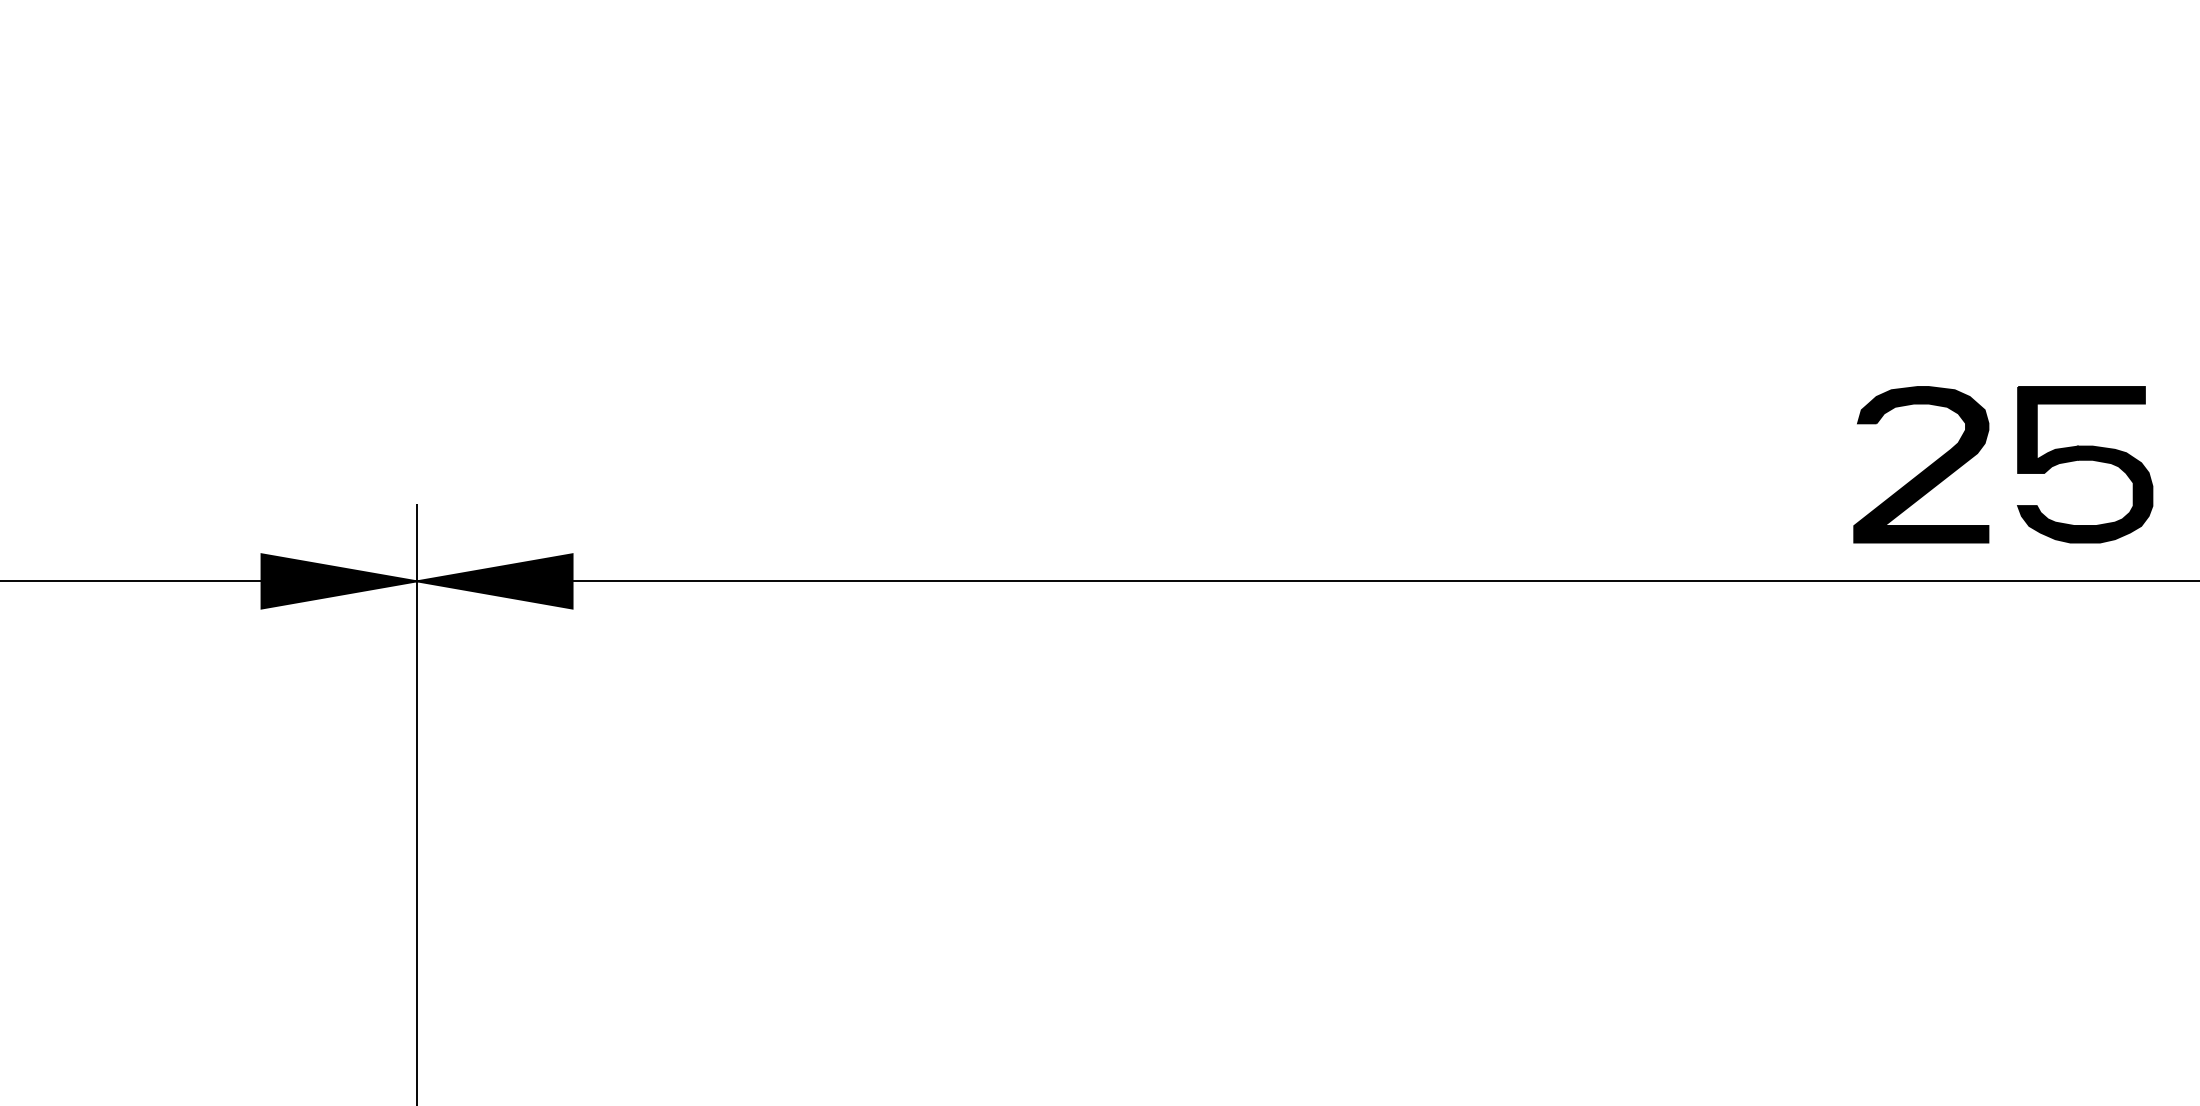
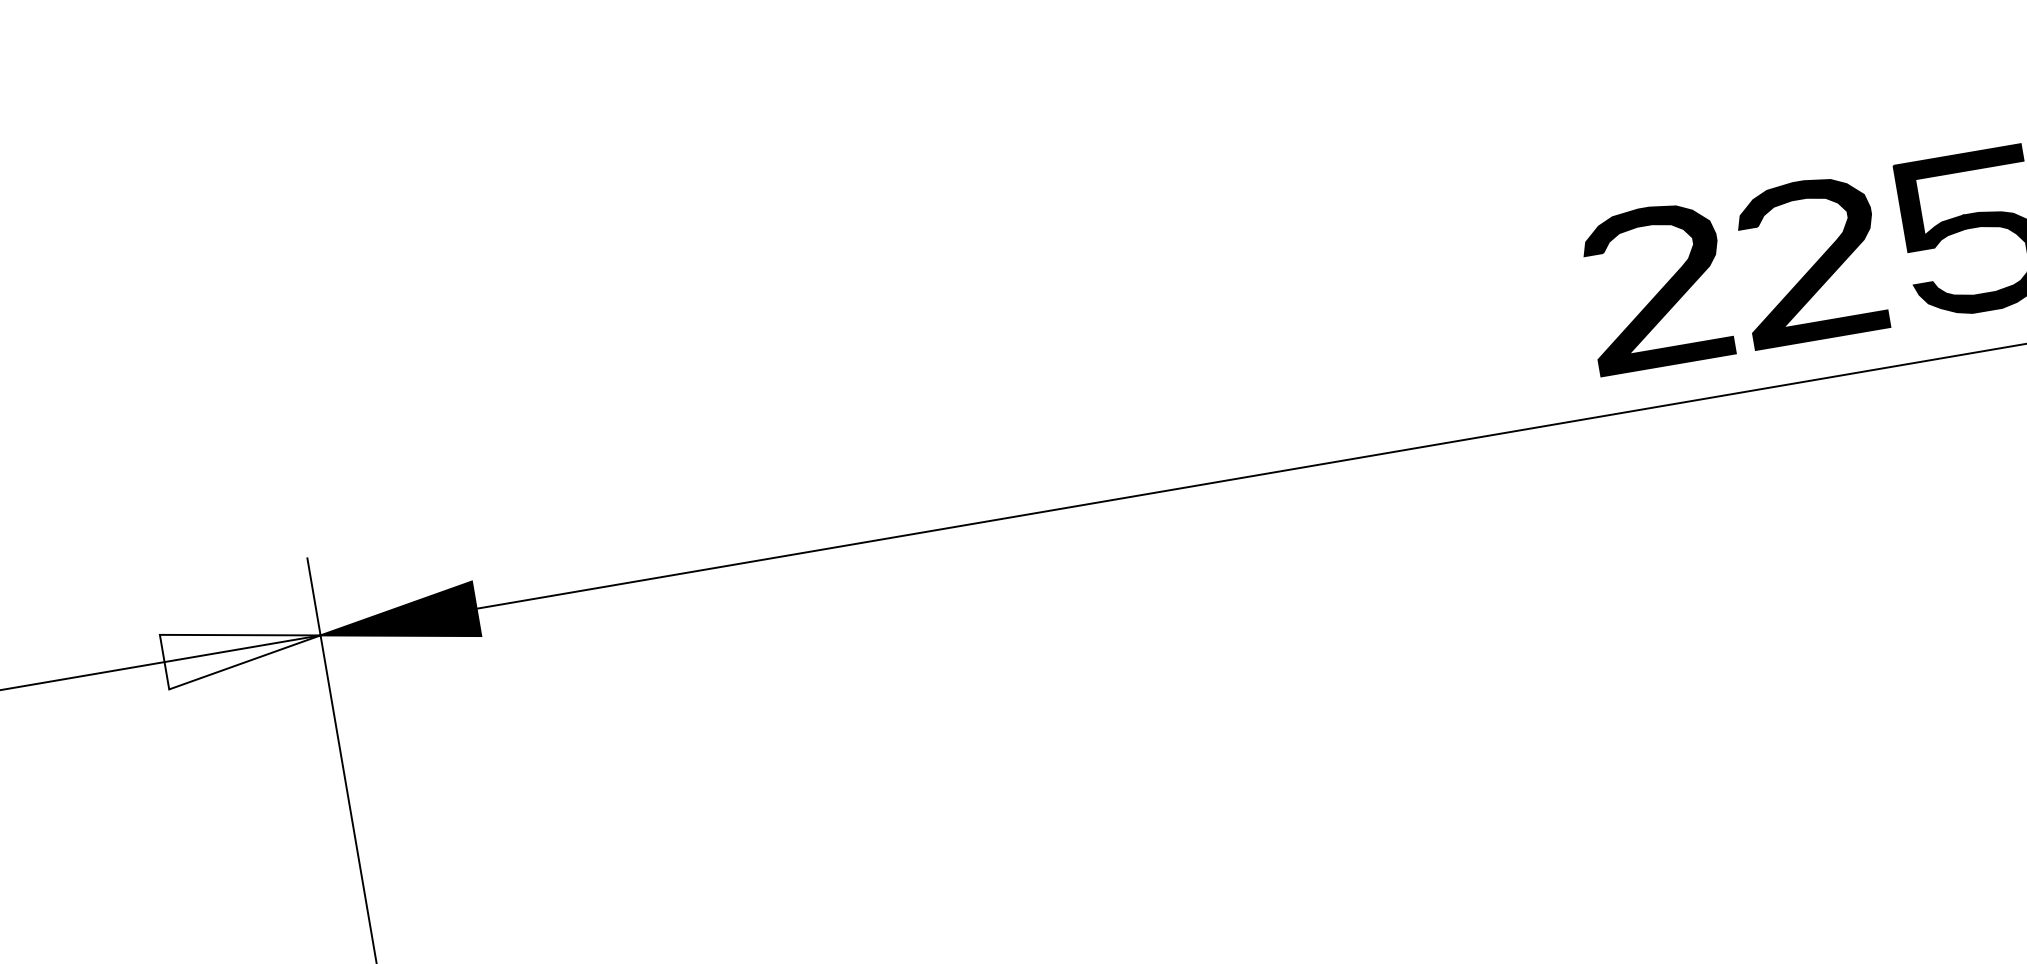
part: (1767, 464) -> (1655, 286), added
fill: (339, 581) -> (242, 648), removed

